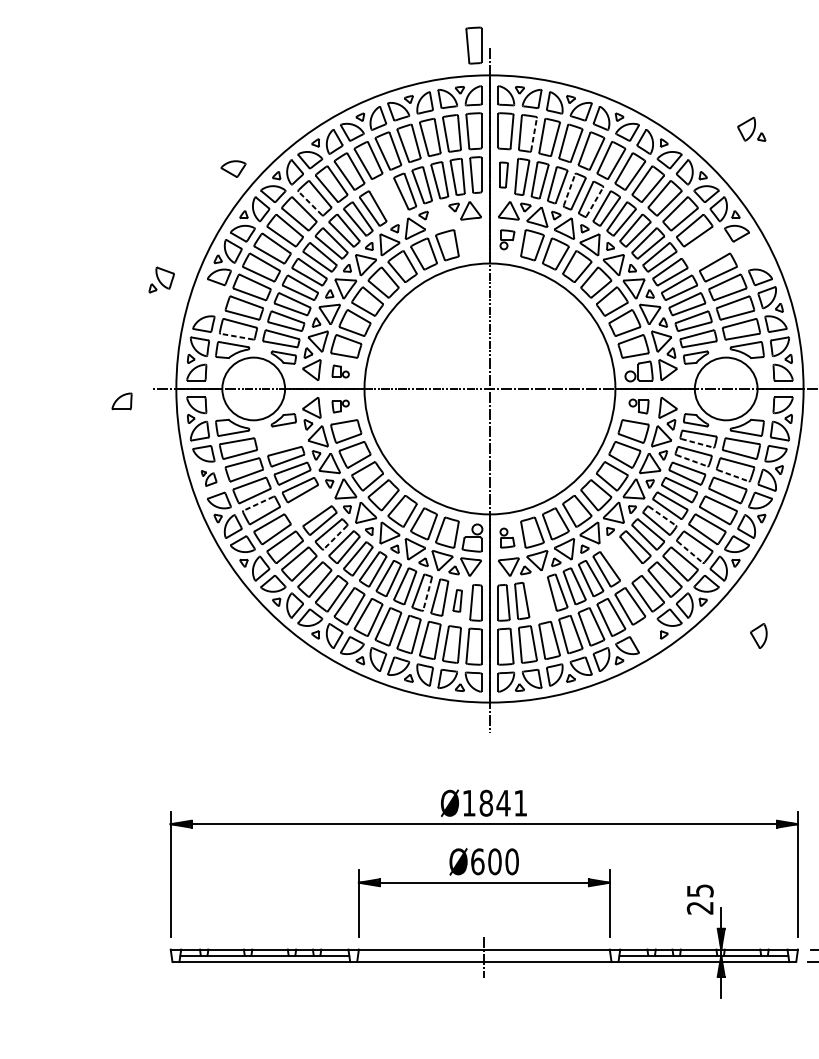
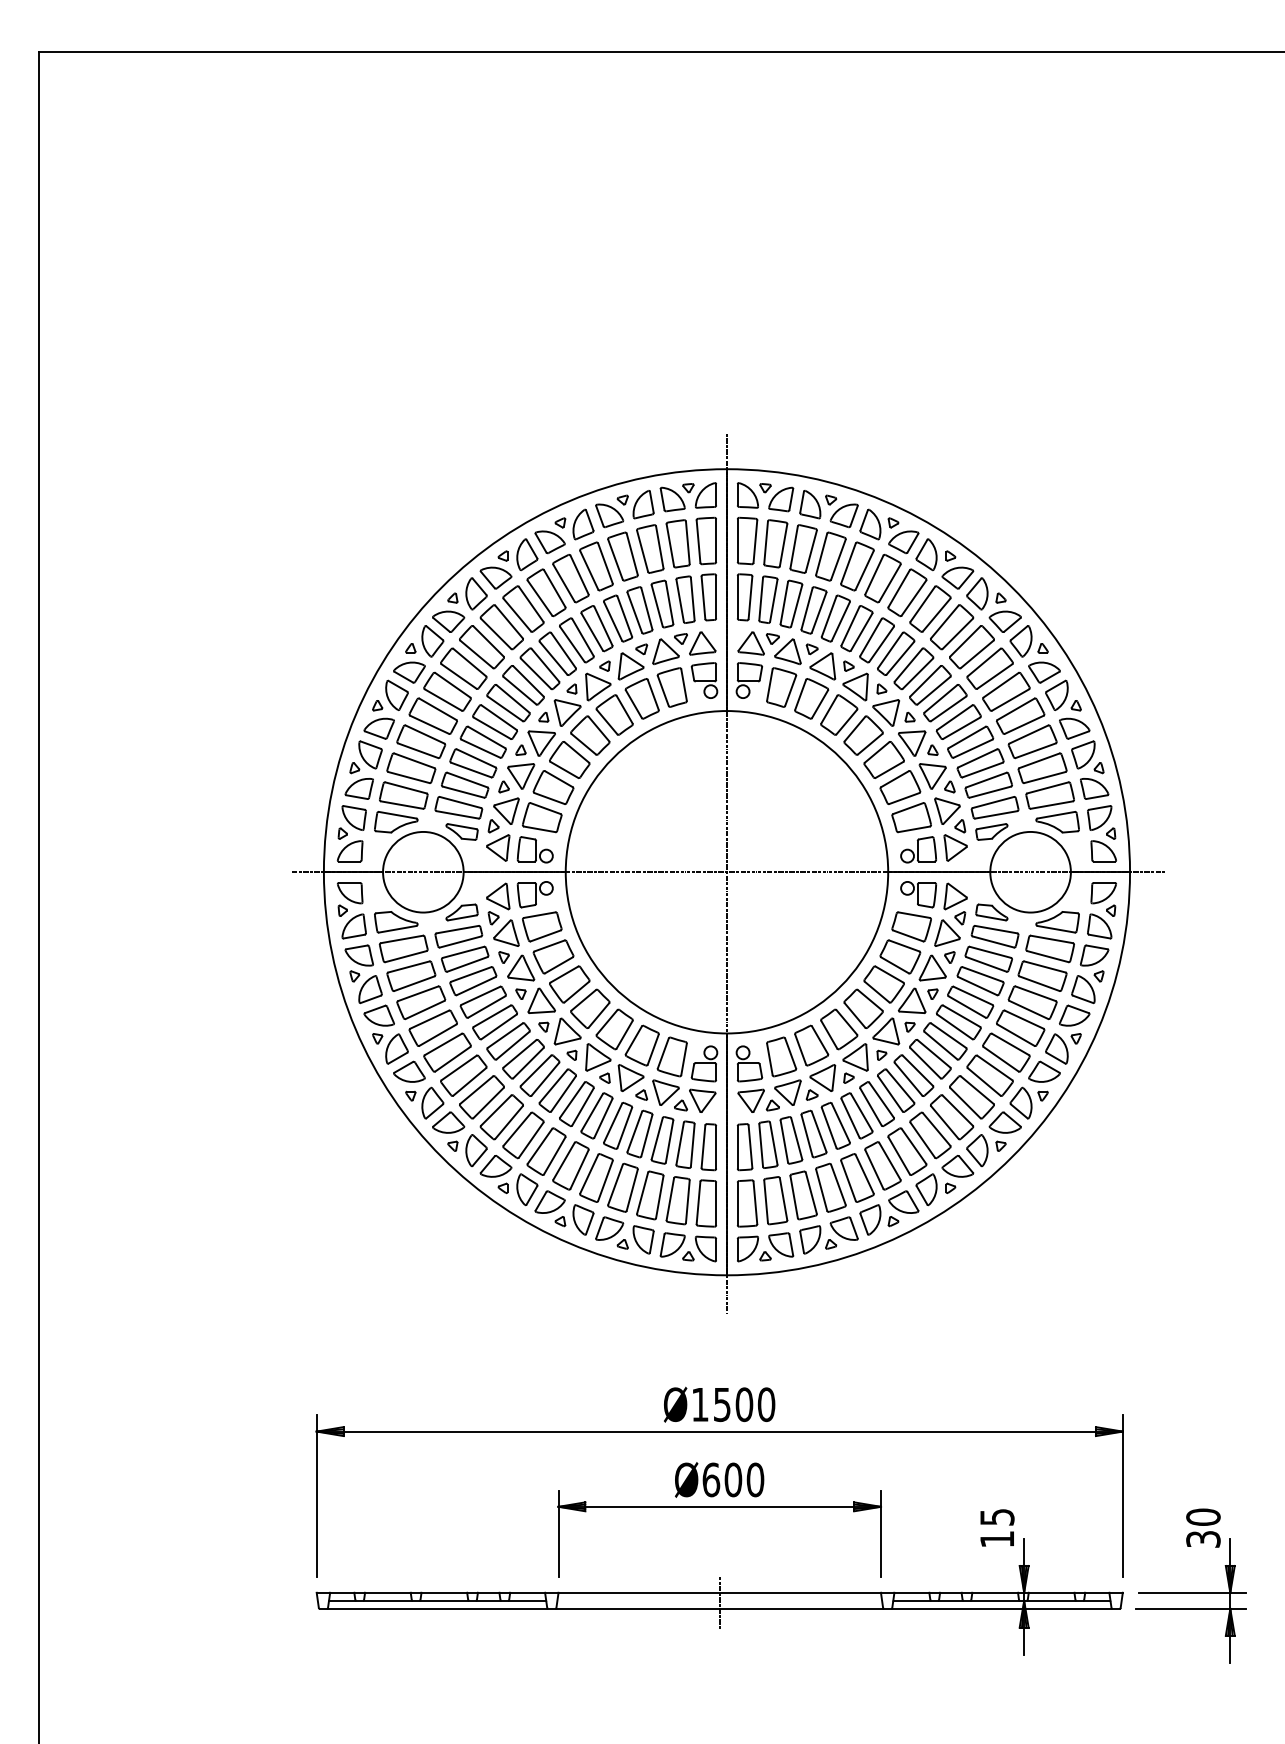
part: (473, 45) -> (705, 430), removed
part: (751, 129) -> (1063, 695), moved
line: (533, 133) -> (783, 544), dashed -> solid
part: (233, 168) -> (397, 589), removed
part: (503, 175) -> (744, 597), size x1.43
line: (569, 189) -> (829, 616), dashed -> solid
part: (388, 199) -> (596, 628), added
line: (594, 201) -> (861, 631), dashed -> solid
line: (309, 203) -> (495, 633), dashed -> solid
part: (442, 217) -> (665, 651), added
part: (472, 239) -> (704, 680), added
part: (507, 239) -> (749, 680), size x1.43
part: (707, 248) -> (1006, 691), added
part: (161, 280) -> (365, 757), moved
line: (236, 337) -> (401, 805), dashed -> solid
part: (340, 371) -> (534, 849), size x1.67
part: (121, 401) -> (253, 888), removed
part: (340, 406) -> (534, 894), size x1.67
part: (638, 406) -> (918, 894), size x1.43
part: (281, 438) -> (458, 936), added
line: (697, 443) -> (993, 942), dashed -> solid
line: (691, 460) -> (986, 964), dashed -> solid
line: (733, 475) -> (1039, 983), dashed -> solid
part: (208, 478) -> (365, 987), size x1.67
line: (258, 503) -> (429, 1019), dashed -> solid
part: (309, 505) -> (494, 1022), added
line: (663, 515) -> (949, 1035), dashed -> solid
line: (335, 537) -> (528, 1063), dashed -> solid
part: (507, 537) -> (749, 1063), size x1.43
line: (690, 552) -> (984, 1082), dashed -> solid
part: (621, 558) -> (896, 1090), added
line: (427, 594) -> (646, 1136), dashed -> solid
part: (540, 597) -> (791, 1140), added
part: (457, 600) -> (685, 1144), size x1.67
part: (758, 635) -> (926, 1189), moved
text: (503, 803) -> (744, 1404), Ø1841 -> Ø1500
text: (699, 908) -> (996, 1539), 25 -> 15

